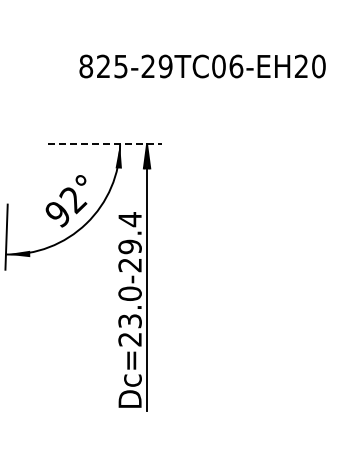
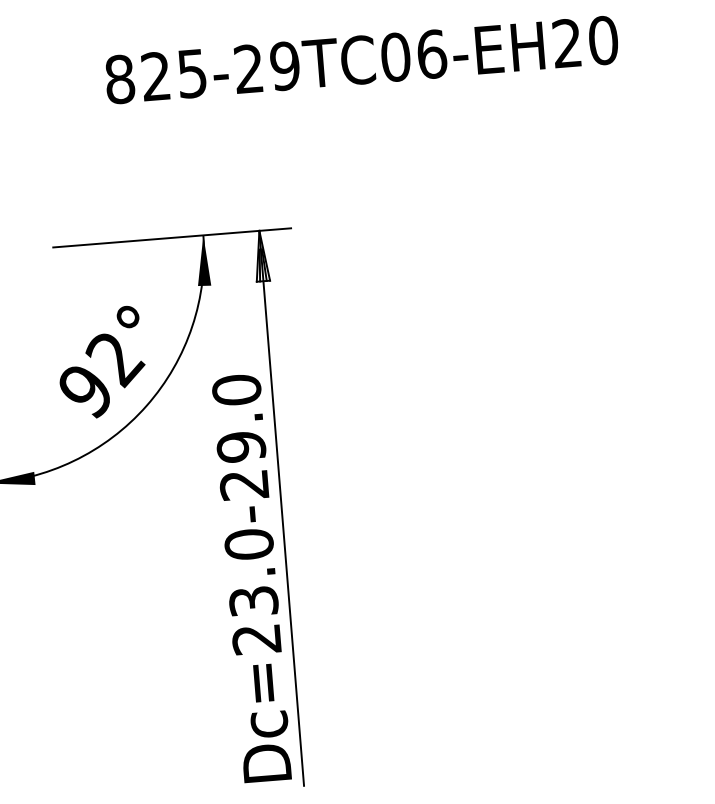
line: (105, 144) -> (173, 238), dashed -> solid
text: (129, 219) -> (235, 390), Dc=23.0-29.4 -> Dc=23.0-29.0

